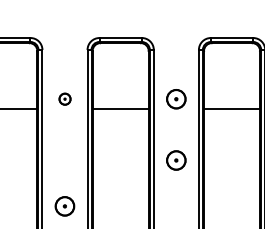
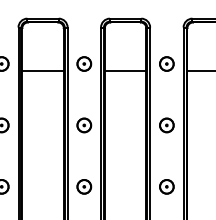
part: (65, 98) -> (84, 63), size x1.67
part: (175, 160) -> (166, 125), moved
part: (65, 206) -> (84, 125), moved

